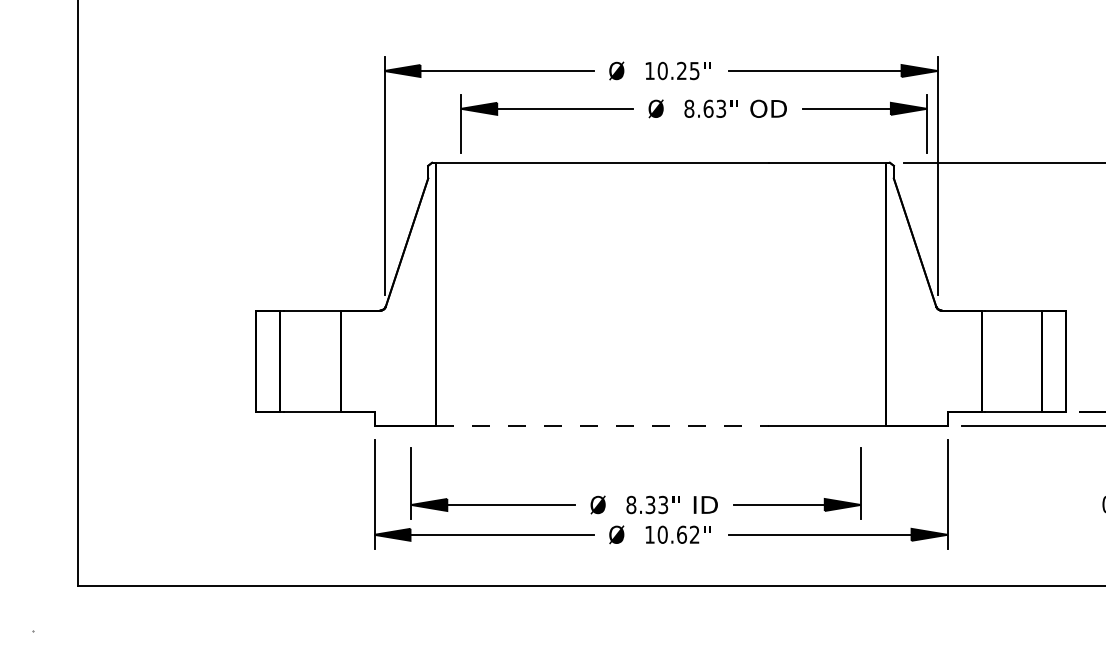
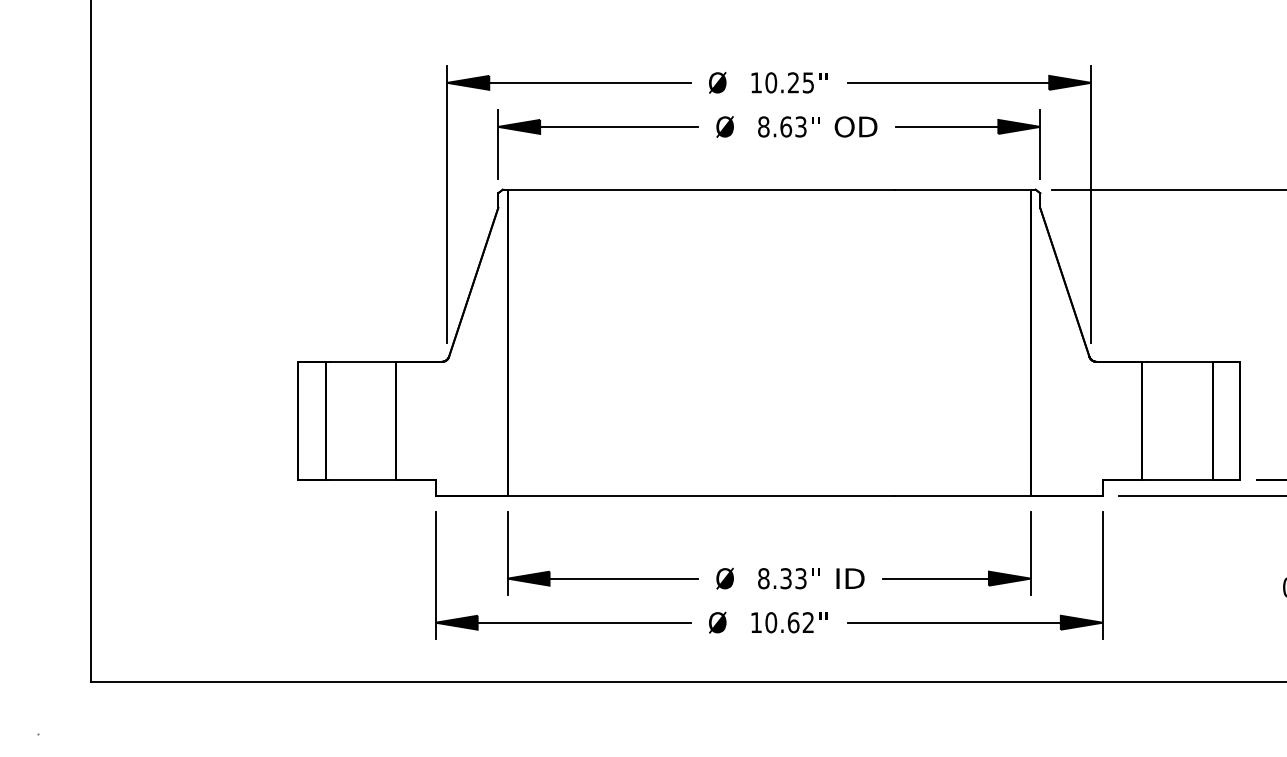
part: (692, 117) -> (767, 136), moved
line: (603, 425) -> (702, 495), dashed -> solid
part: (631, 495) -> (763, 567), moved

